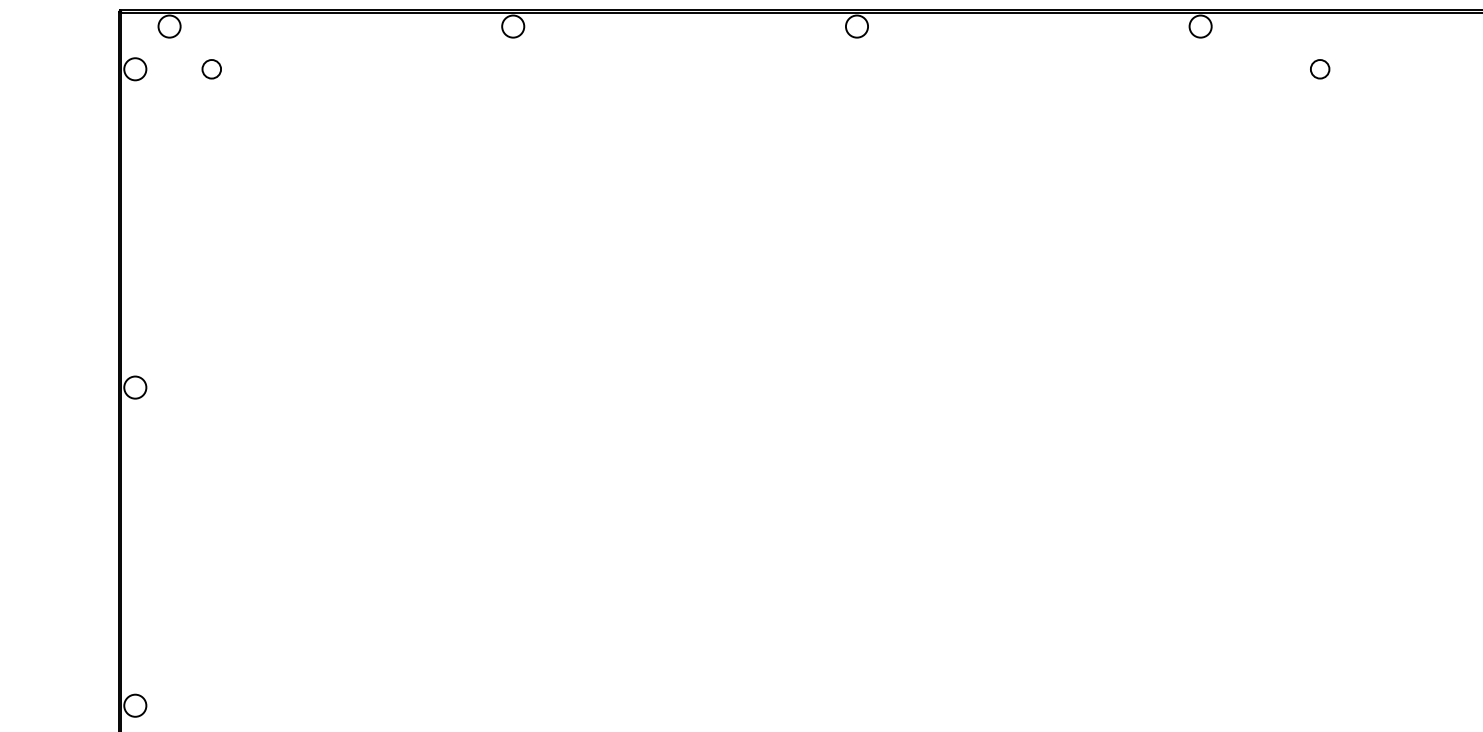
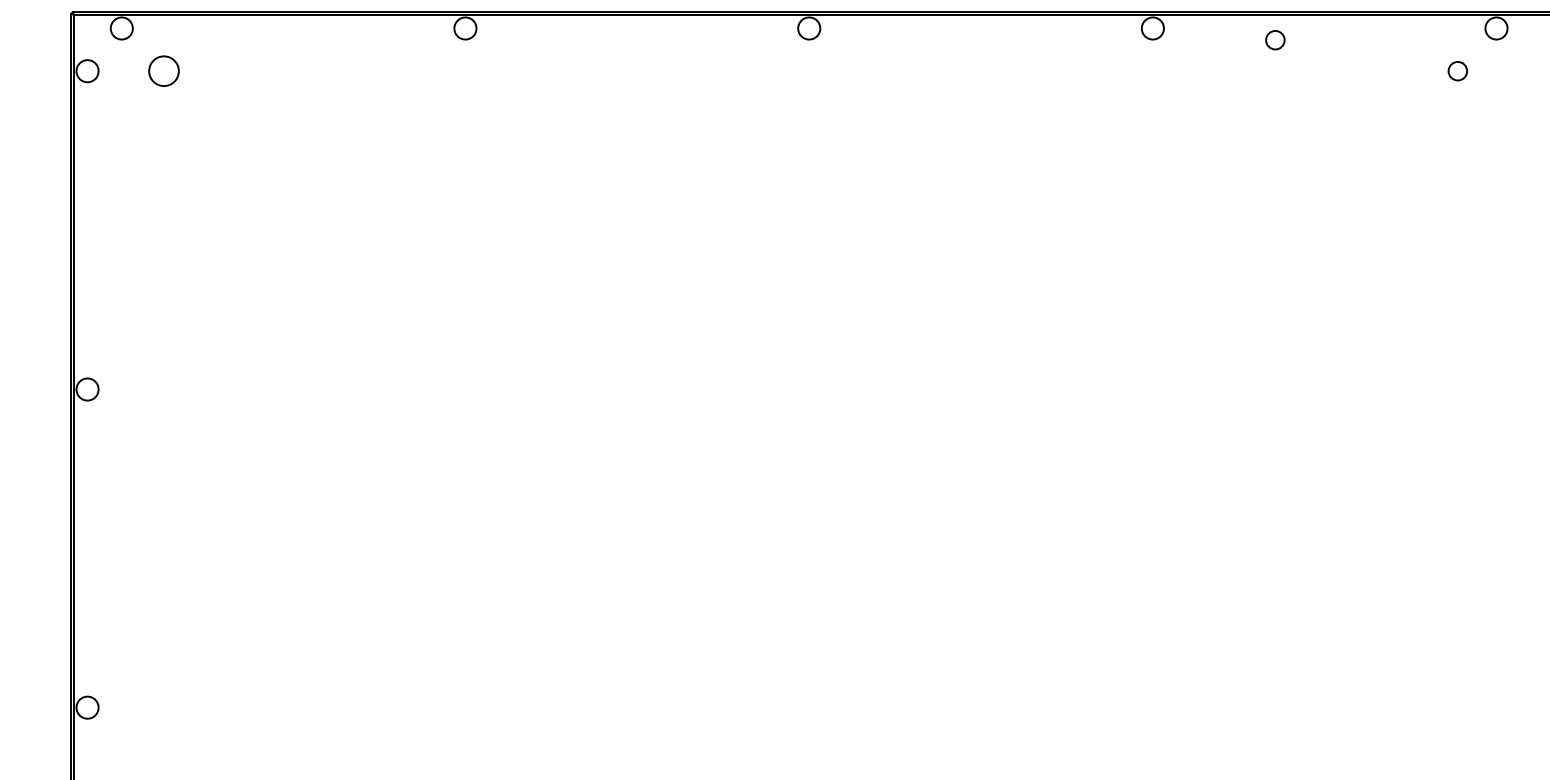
circle: (211, 68) -> (163, 70), size x1.6
circle: (1320, 69) -> (1275, 40), moved

